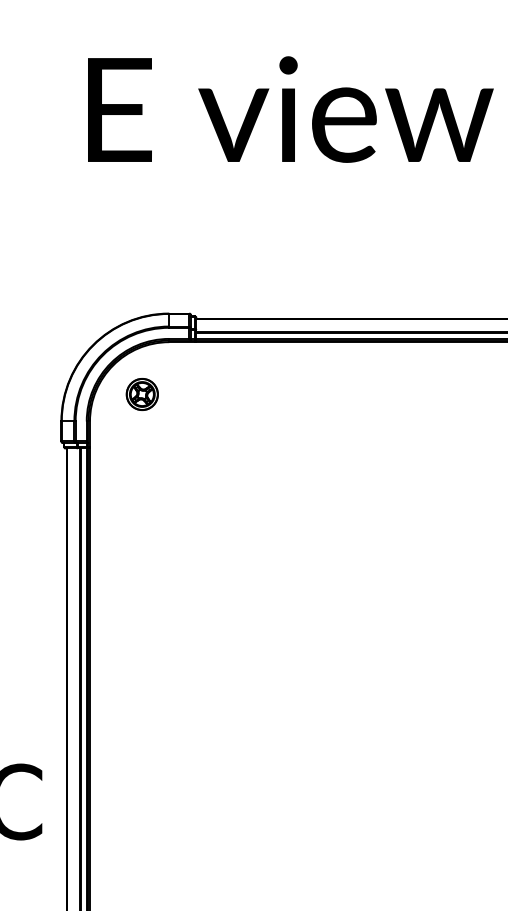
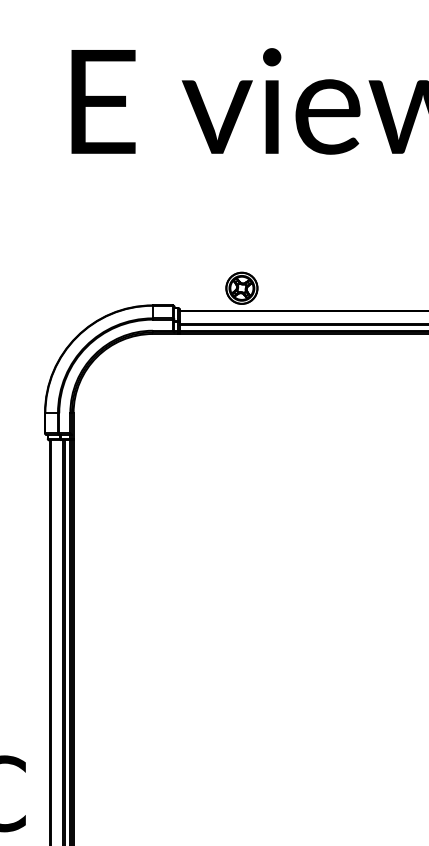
part: (141, 394) -> (241, 288), moved

